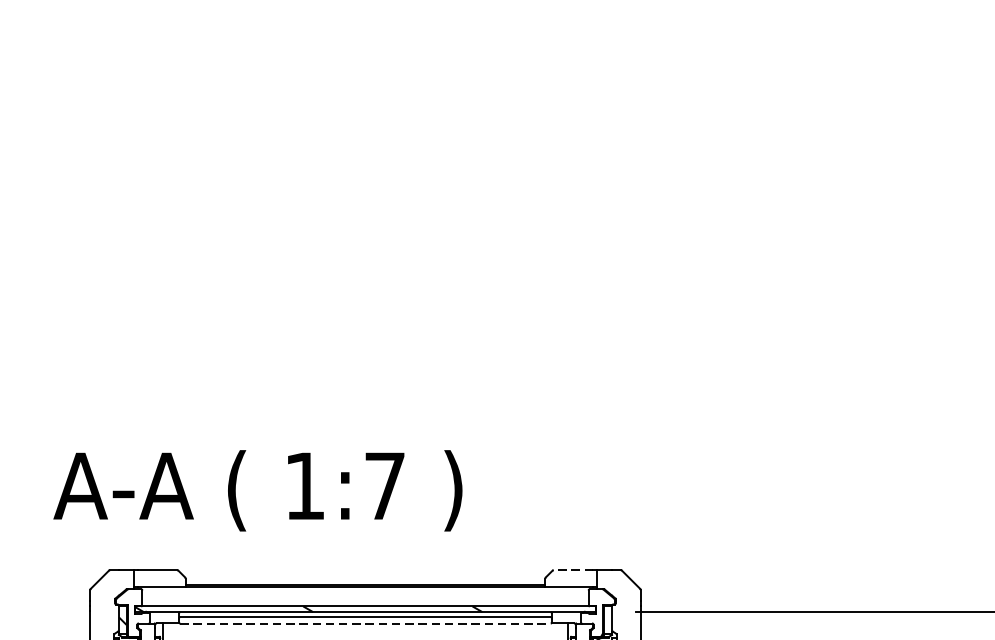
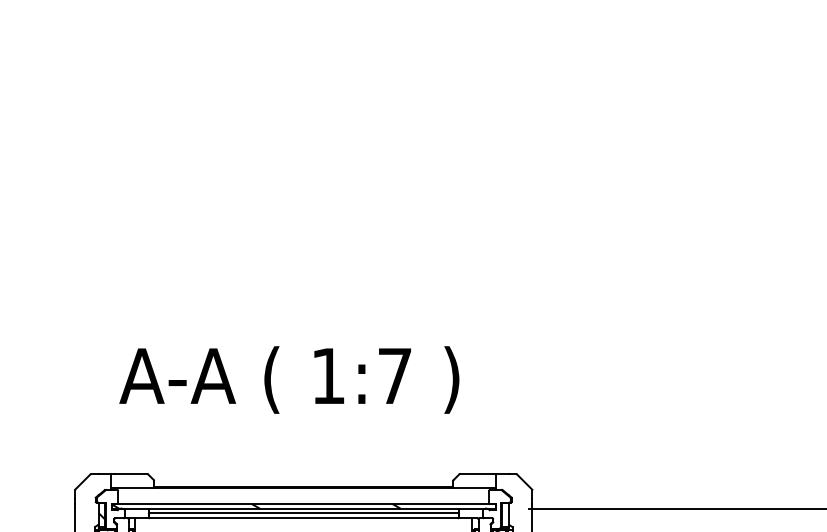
text: (258, 490) -> (289, 379), moved
line: (573, 570) -> (476, 474), dashed -> solid
line: (366, 623) -> (304, 518), dashed -> solid

